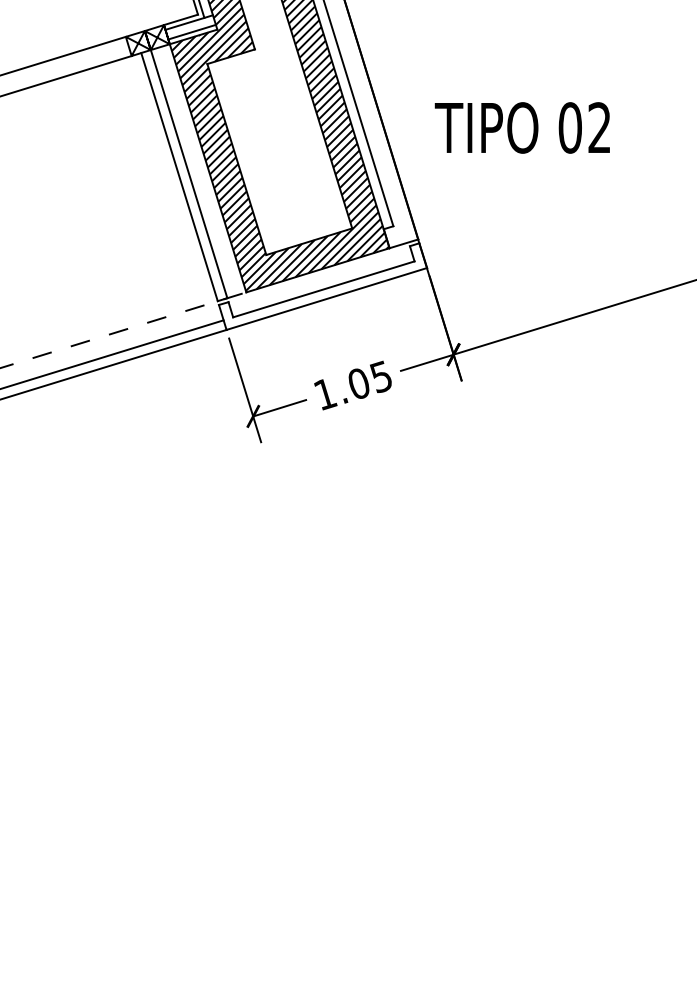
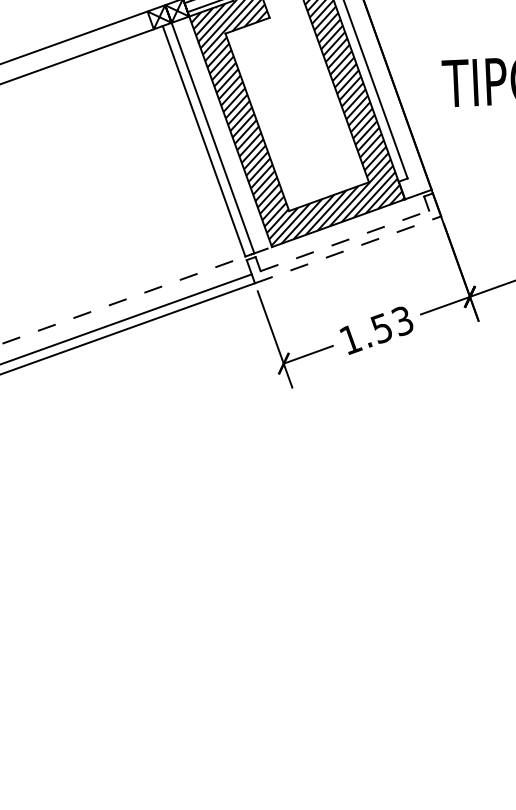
line: (323, 289) -> (344, 241), solid -> dashed
line: (326, 298) -> (347, 249), solid -> dashed
text: (369, 379) -> (391, 323), 1.05 -> 1.53

